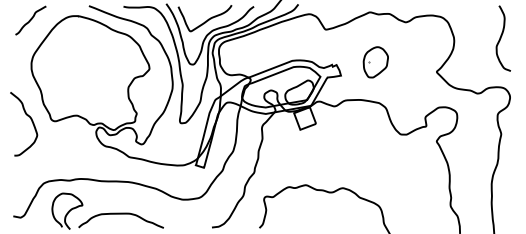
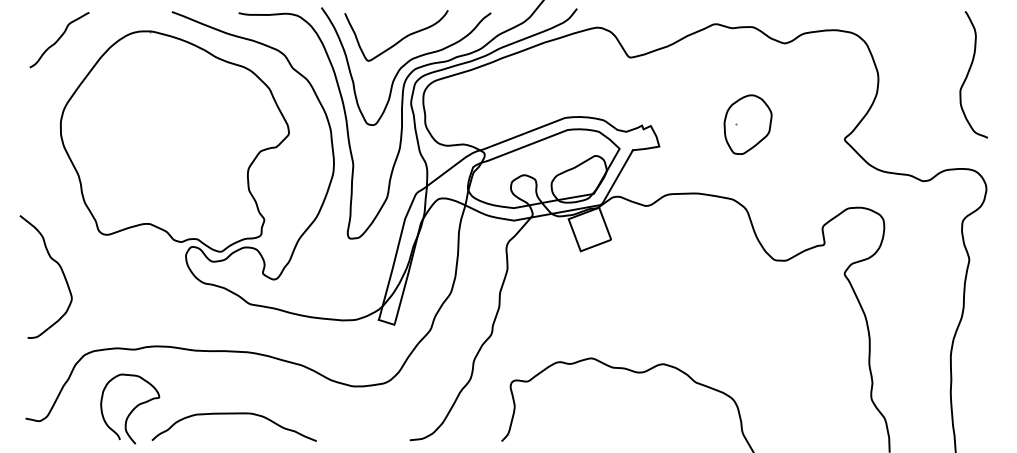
part: (375, 62) -> (747, 124), moved
curve: (31, 121) -> (60, 271), moved

